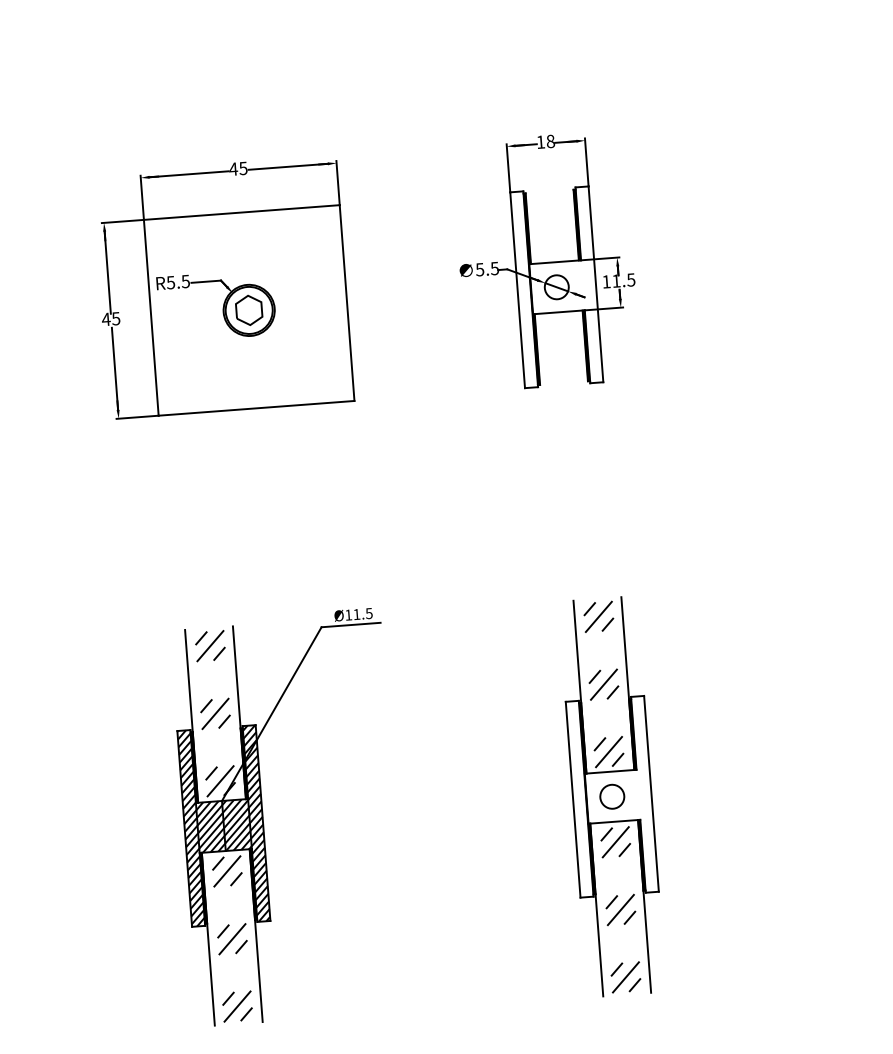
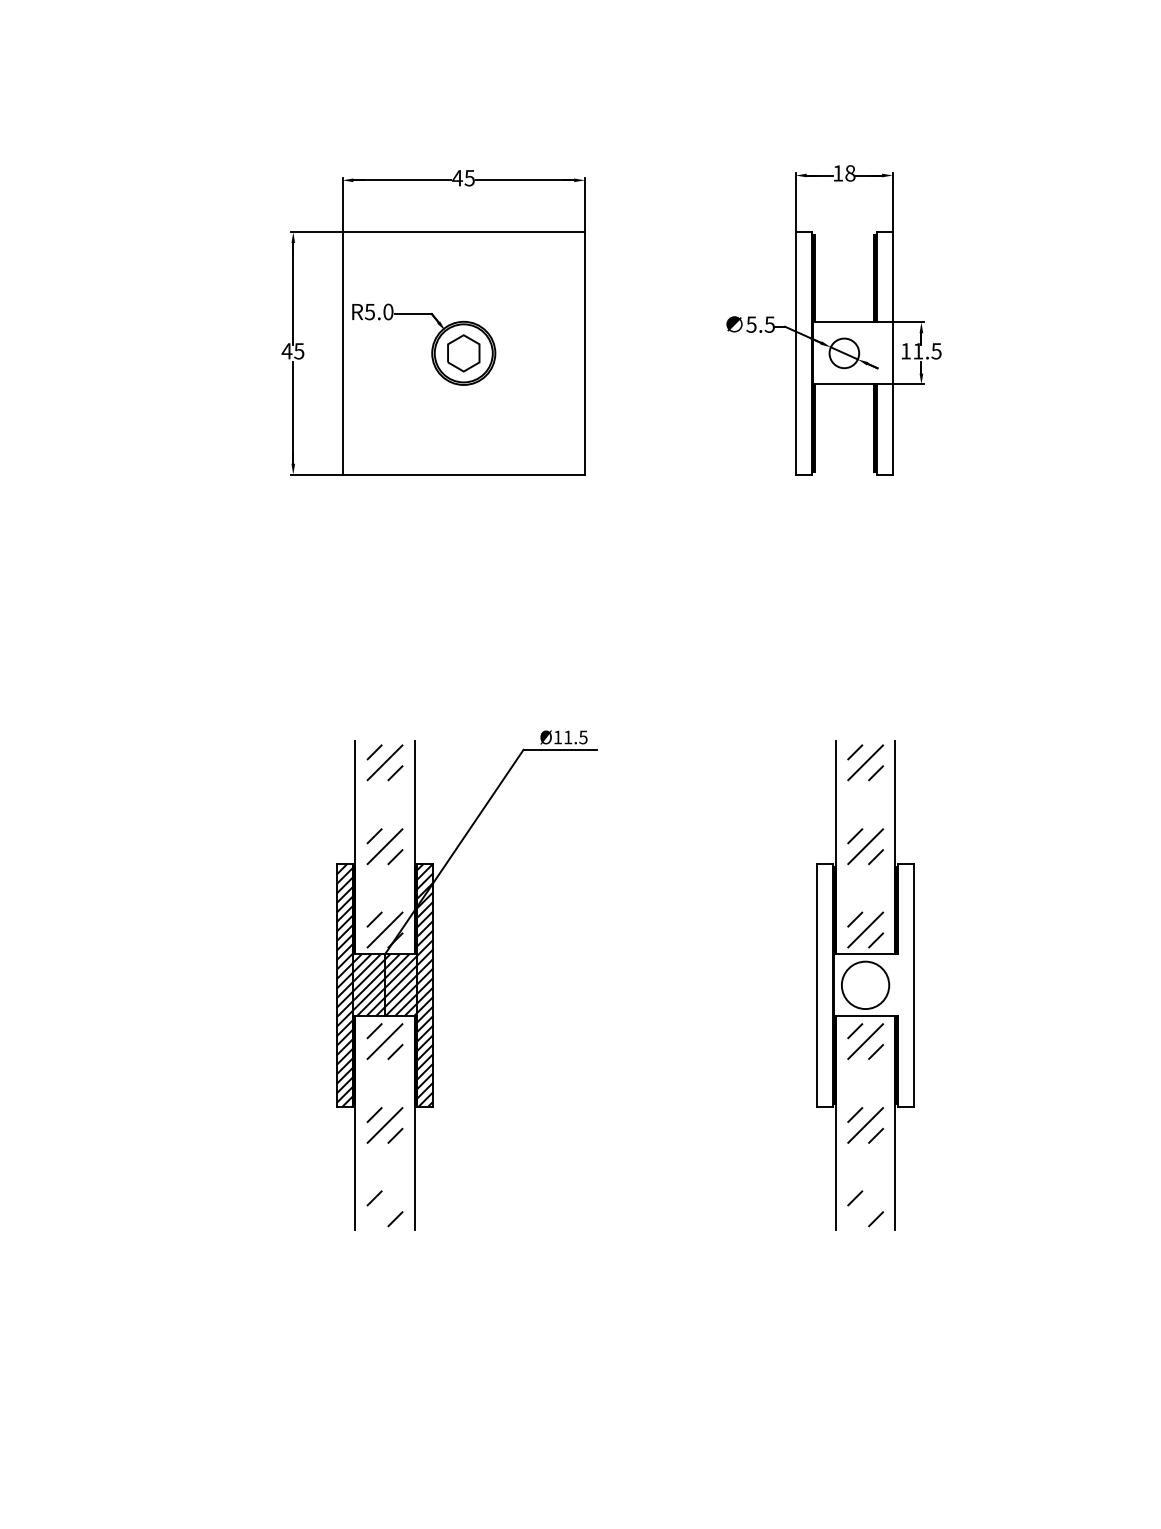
text: (185, 281) -> (388, 311), R5.5 -> R5.0
circle: (612, 796) -> (865, 985), size x1.6
line: (625, 977) -> (865, 1208), removed
line: (237, 1006) -> (384, 1208), removed

